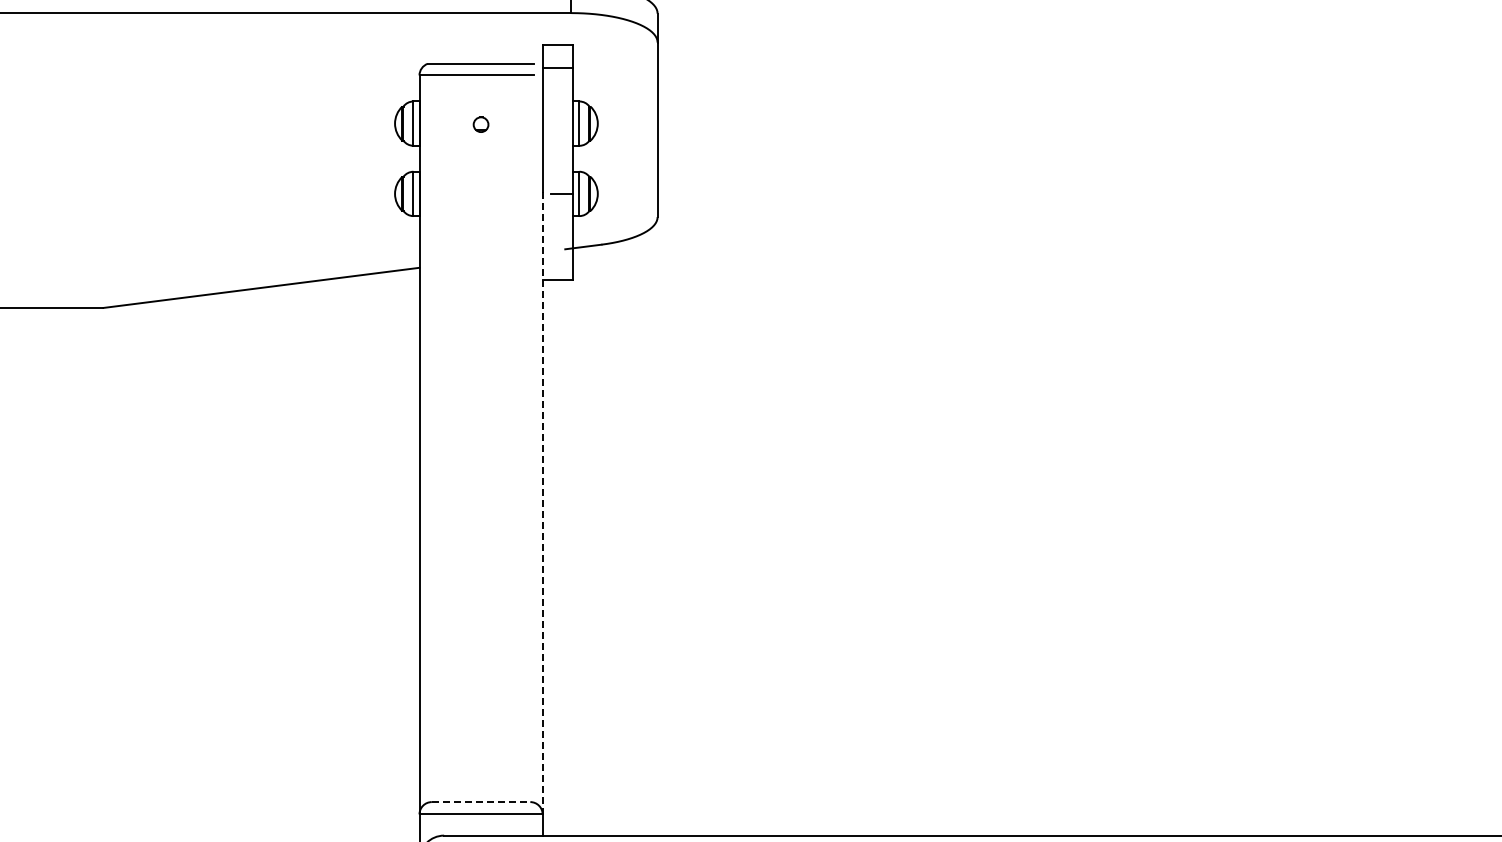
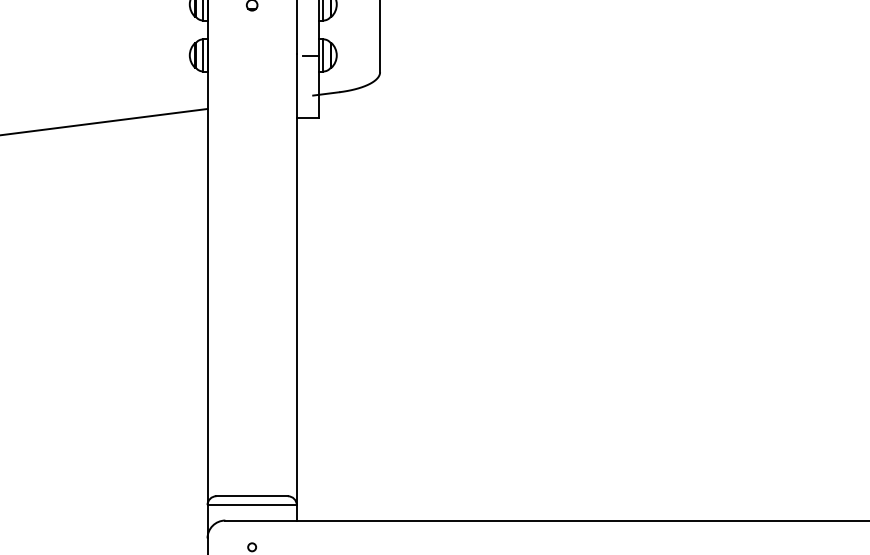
line: (542, 503) -> (296, 279), dashed -> solid
line: (481, 802) -> (252, 496), dashed -> solid

